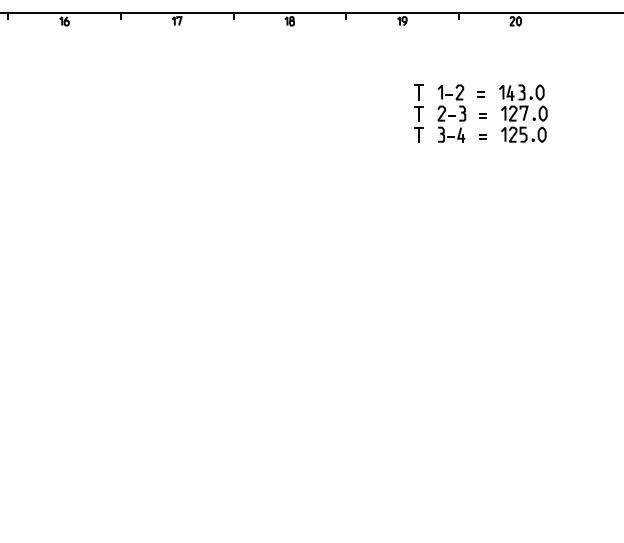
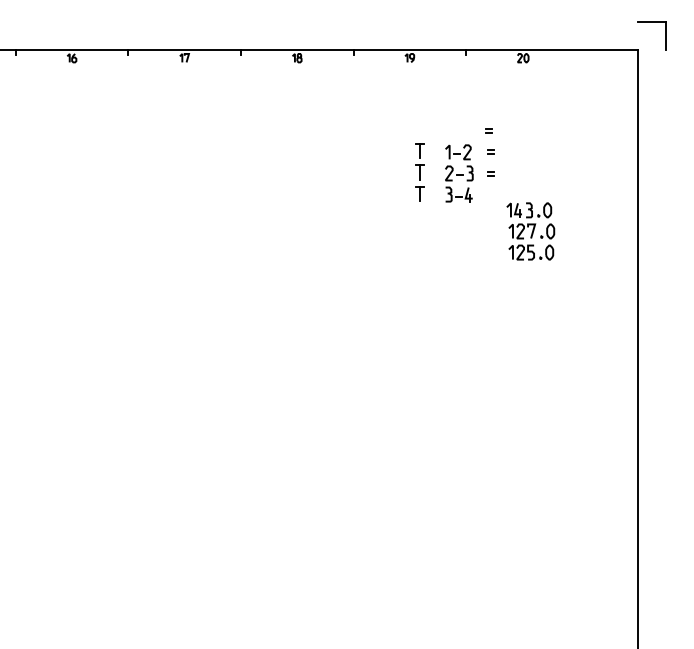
part: (418, 113) -> (419, 172), moved
part: (451, 113) -> (459, 173), moved
part: (522, 113) -> (530, 231), moved

